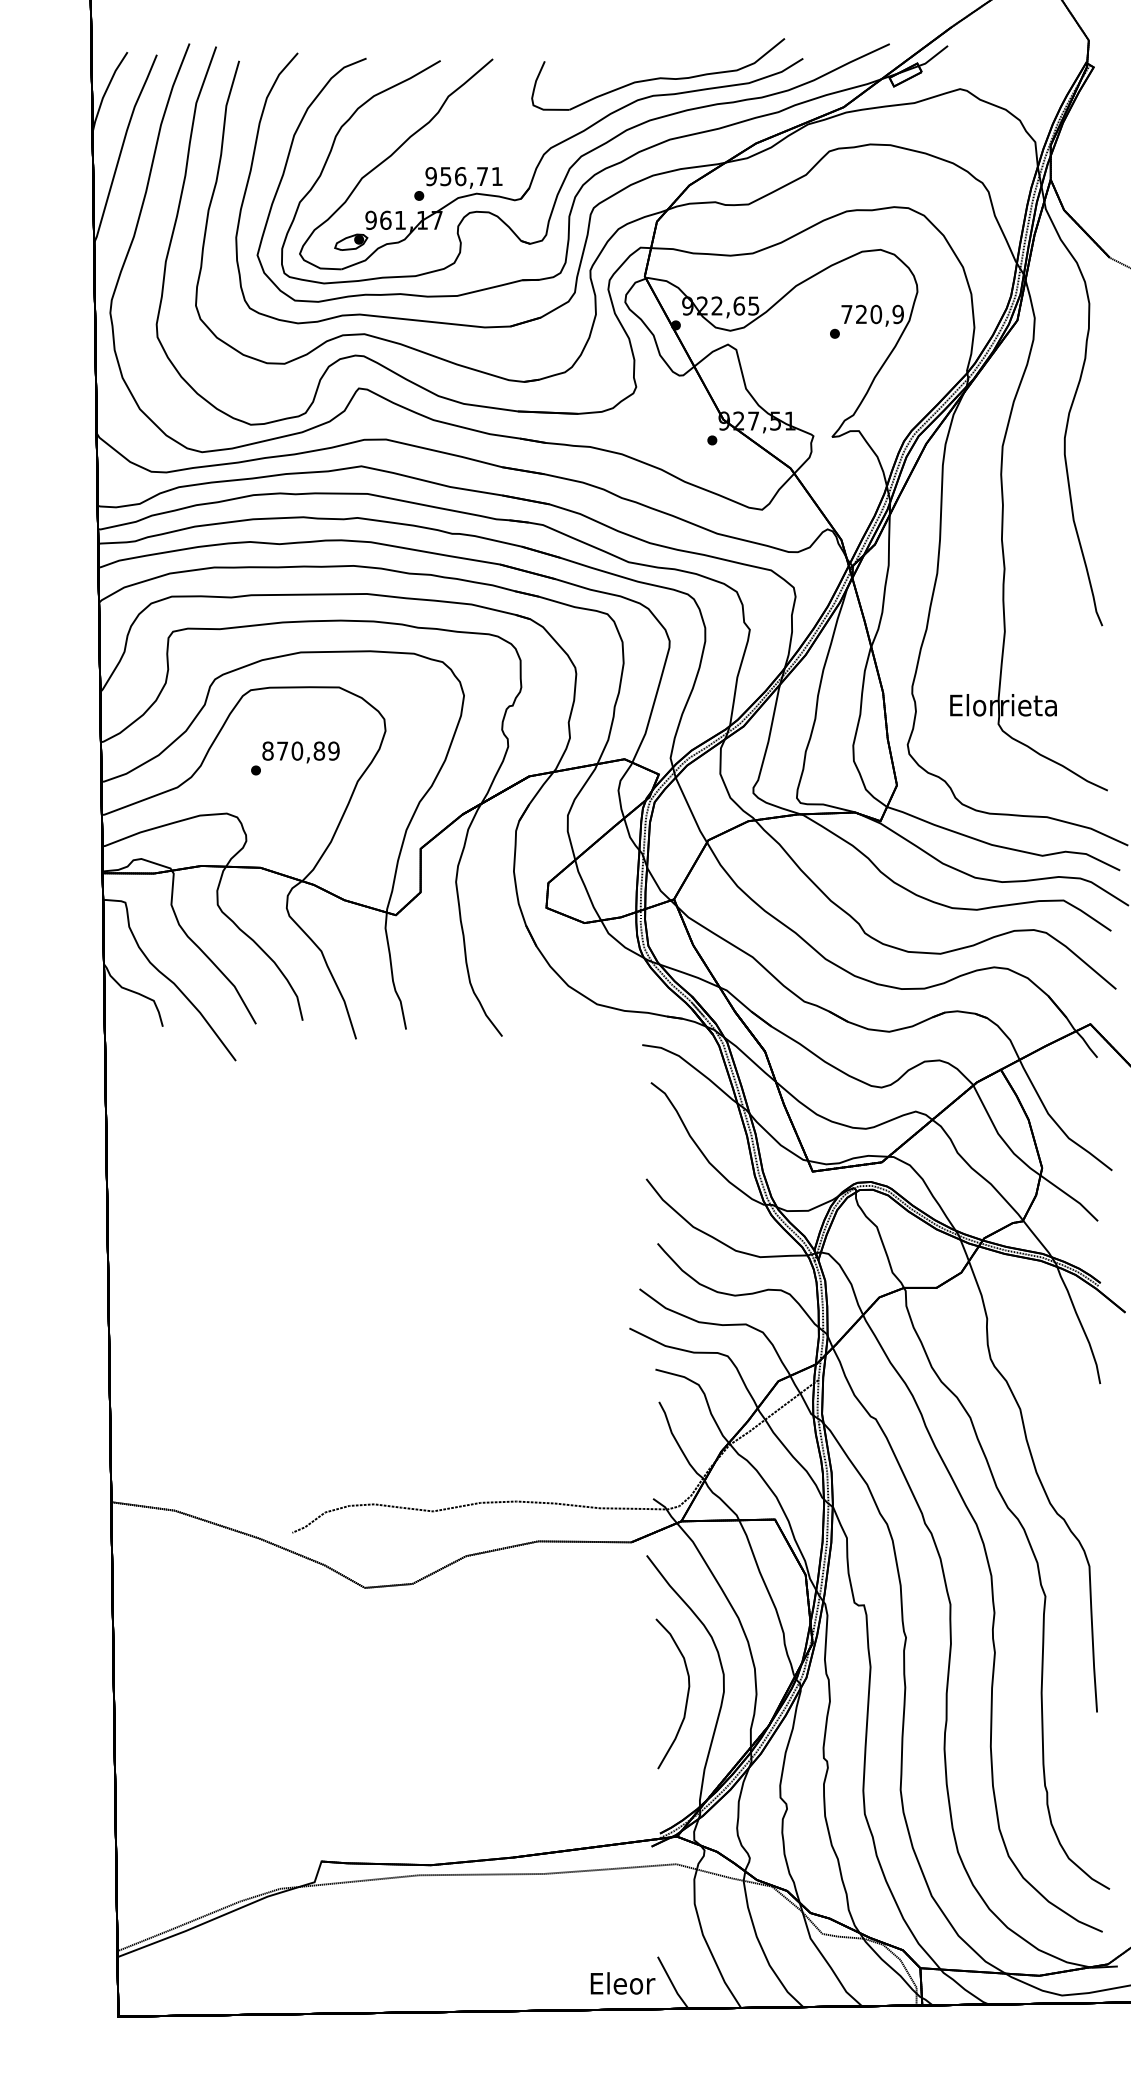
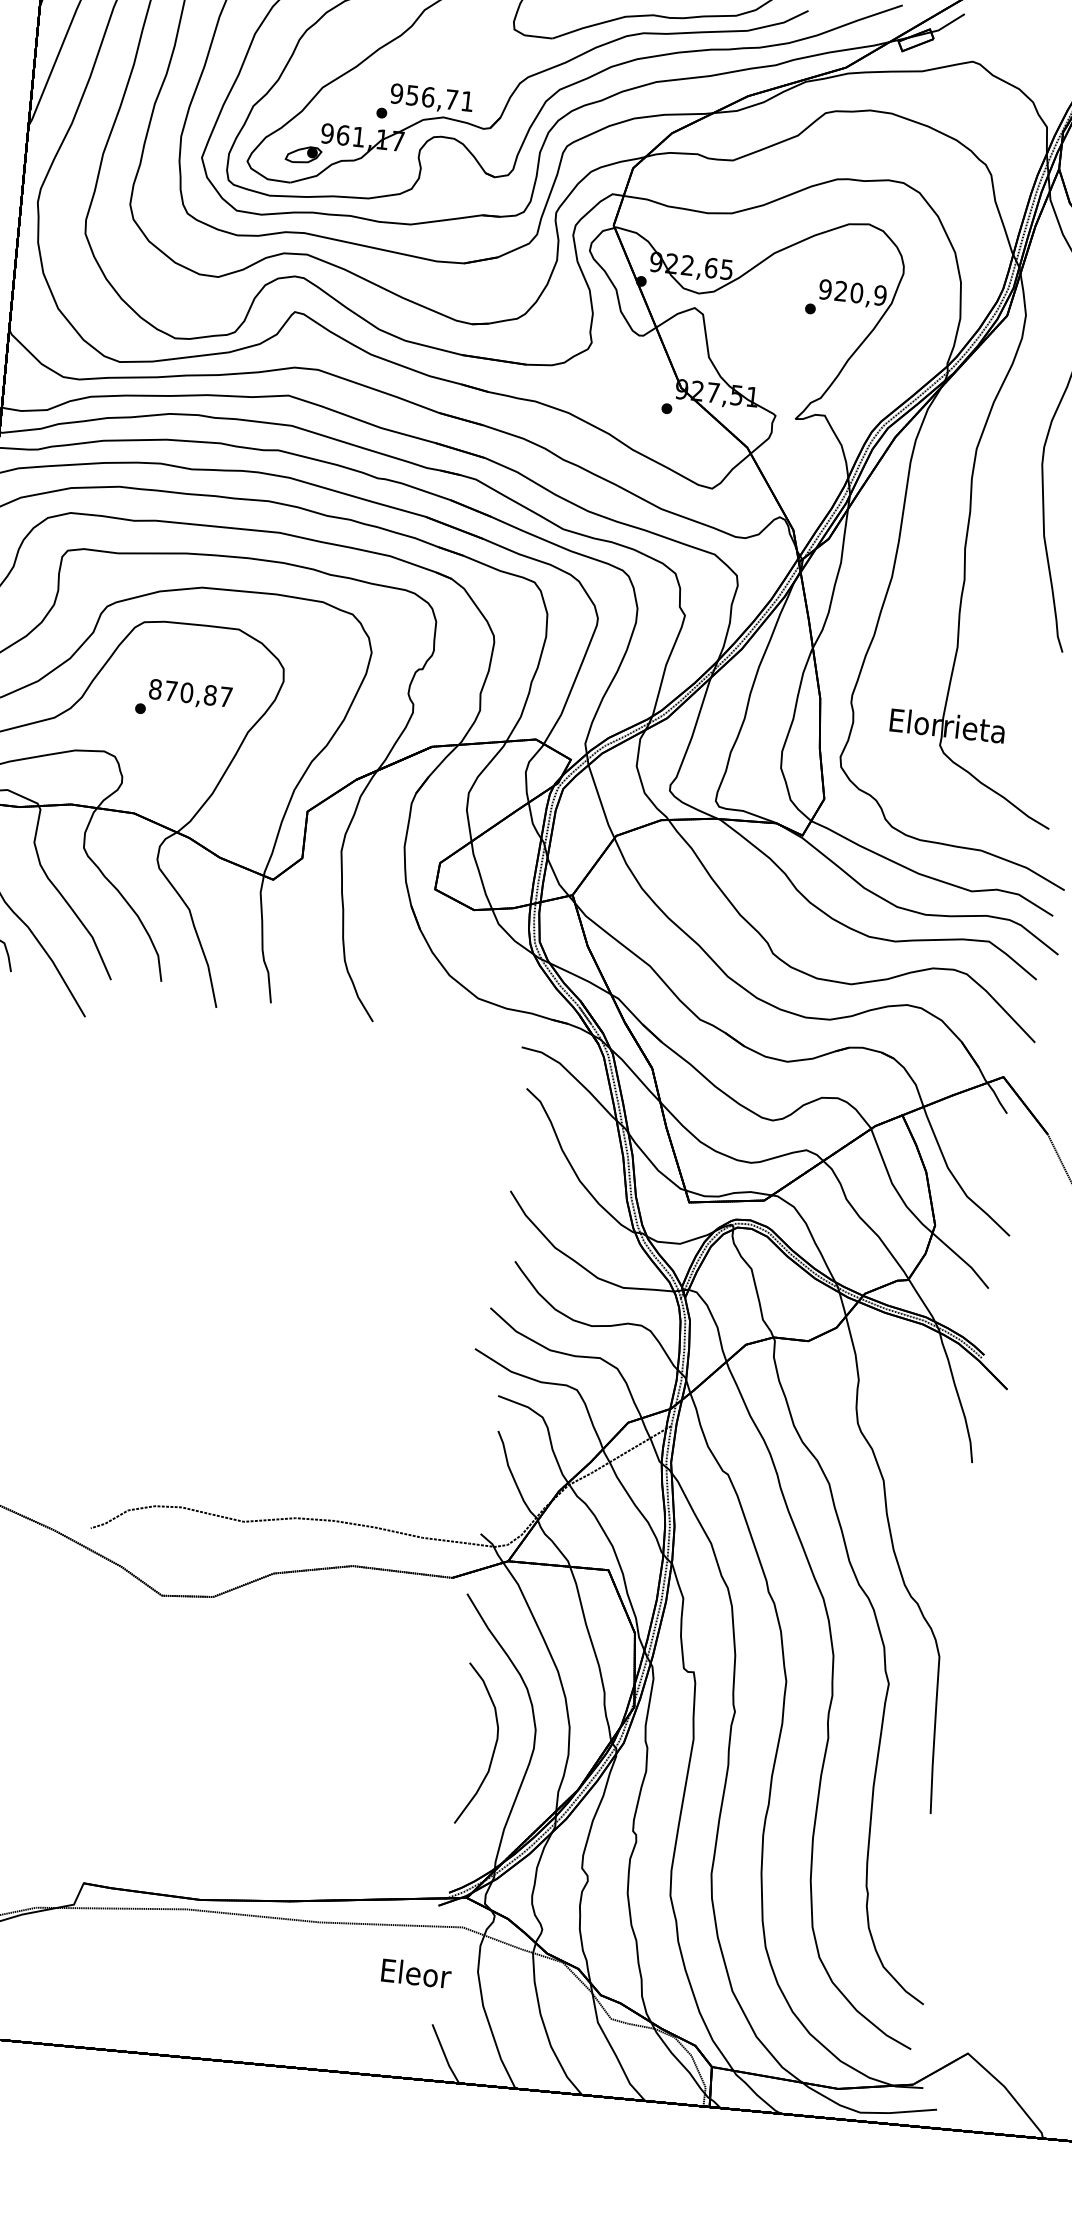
text: (846, 314) -> (825, 289), 720,9 -> 920,9
text: (333, 750) -> (225, 696), 870,89 -> 870,87
text: (622, 1983) -> (415, 1973), moved

